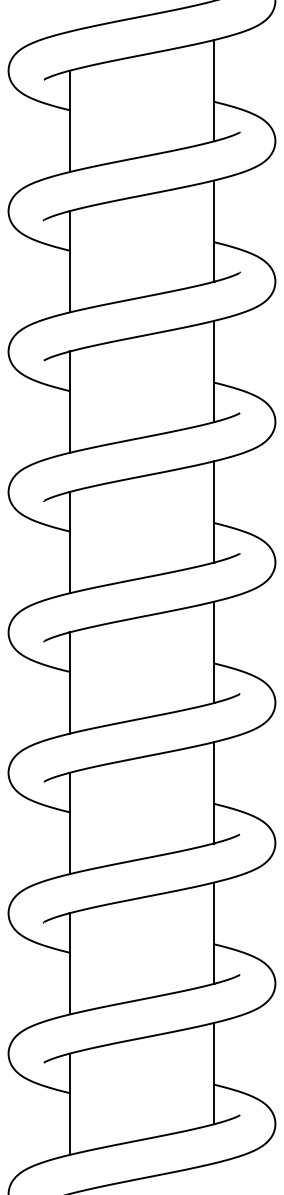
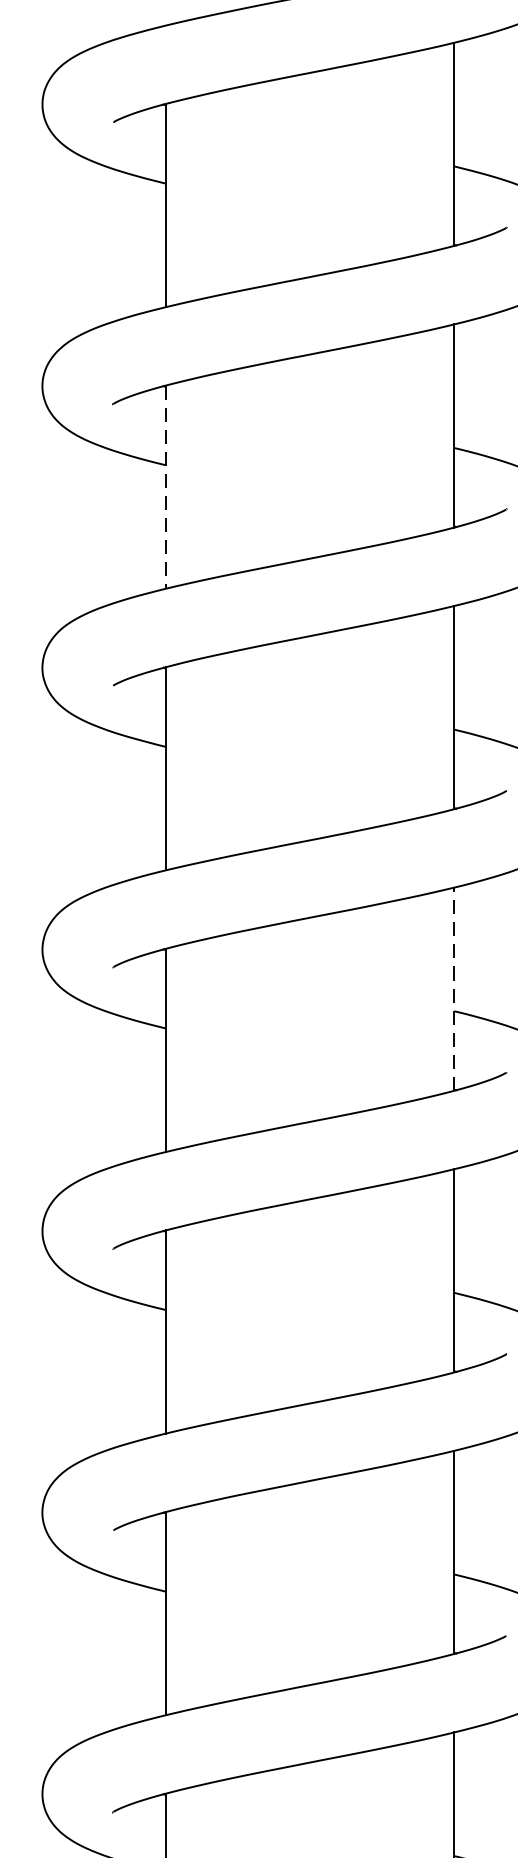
line: (70, 261) -> (166, 486), solid -> dashed
line: (213, 512) -> (453, 990), solid -> dashed

